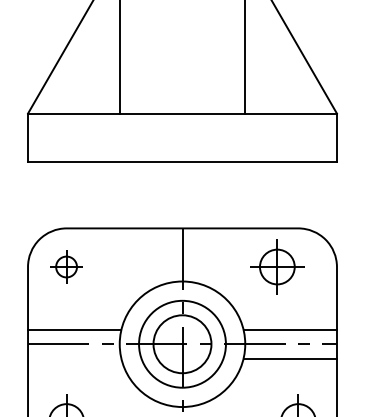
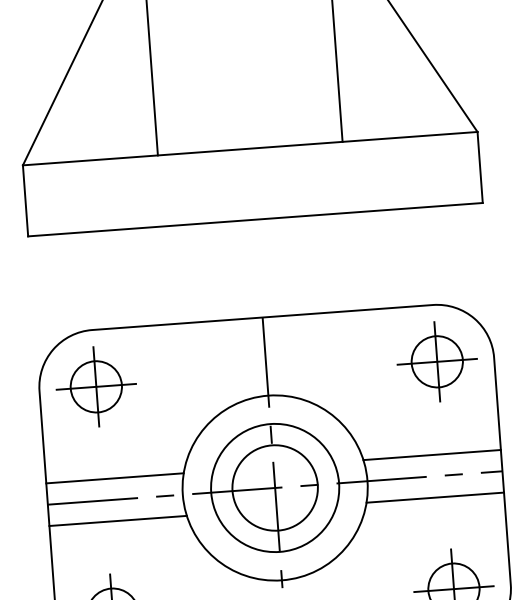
part: (66, 266) -> (96, 386), size x1.67
part: (277, 266) -> (437, 361), moved
line: (74, 358) -> (117, 520), added

